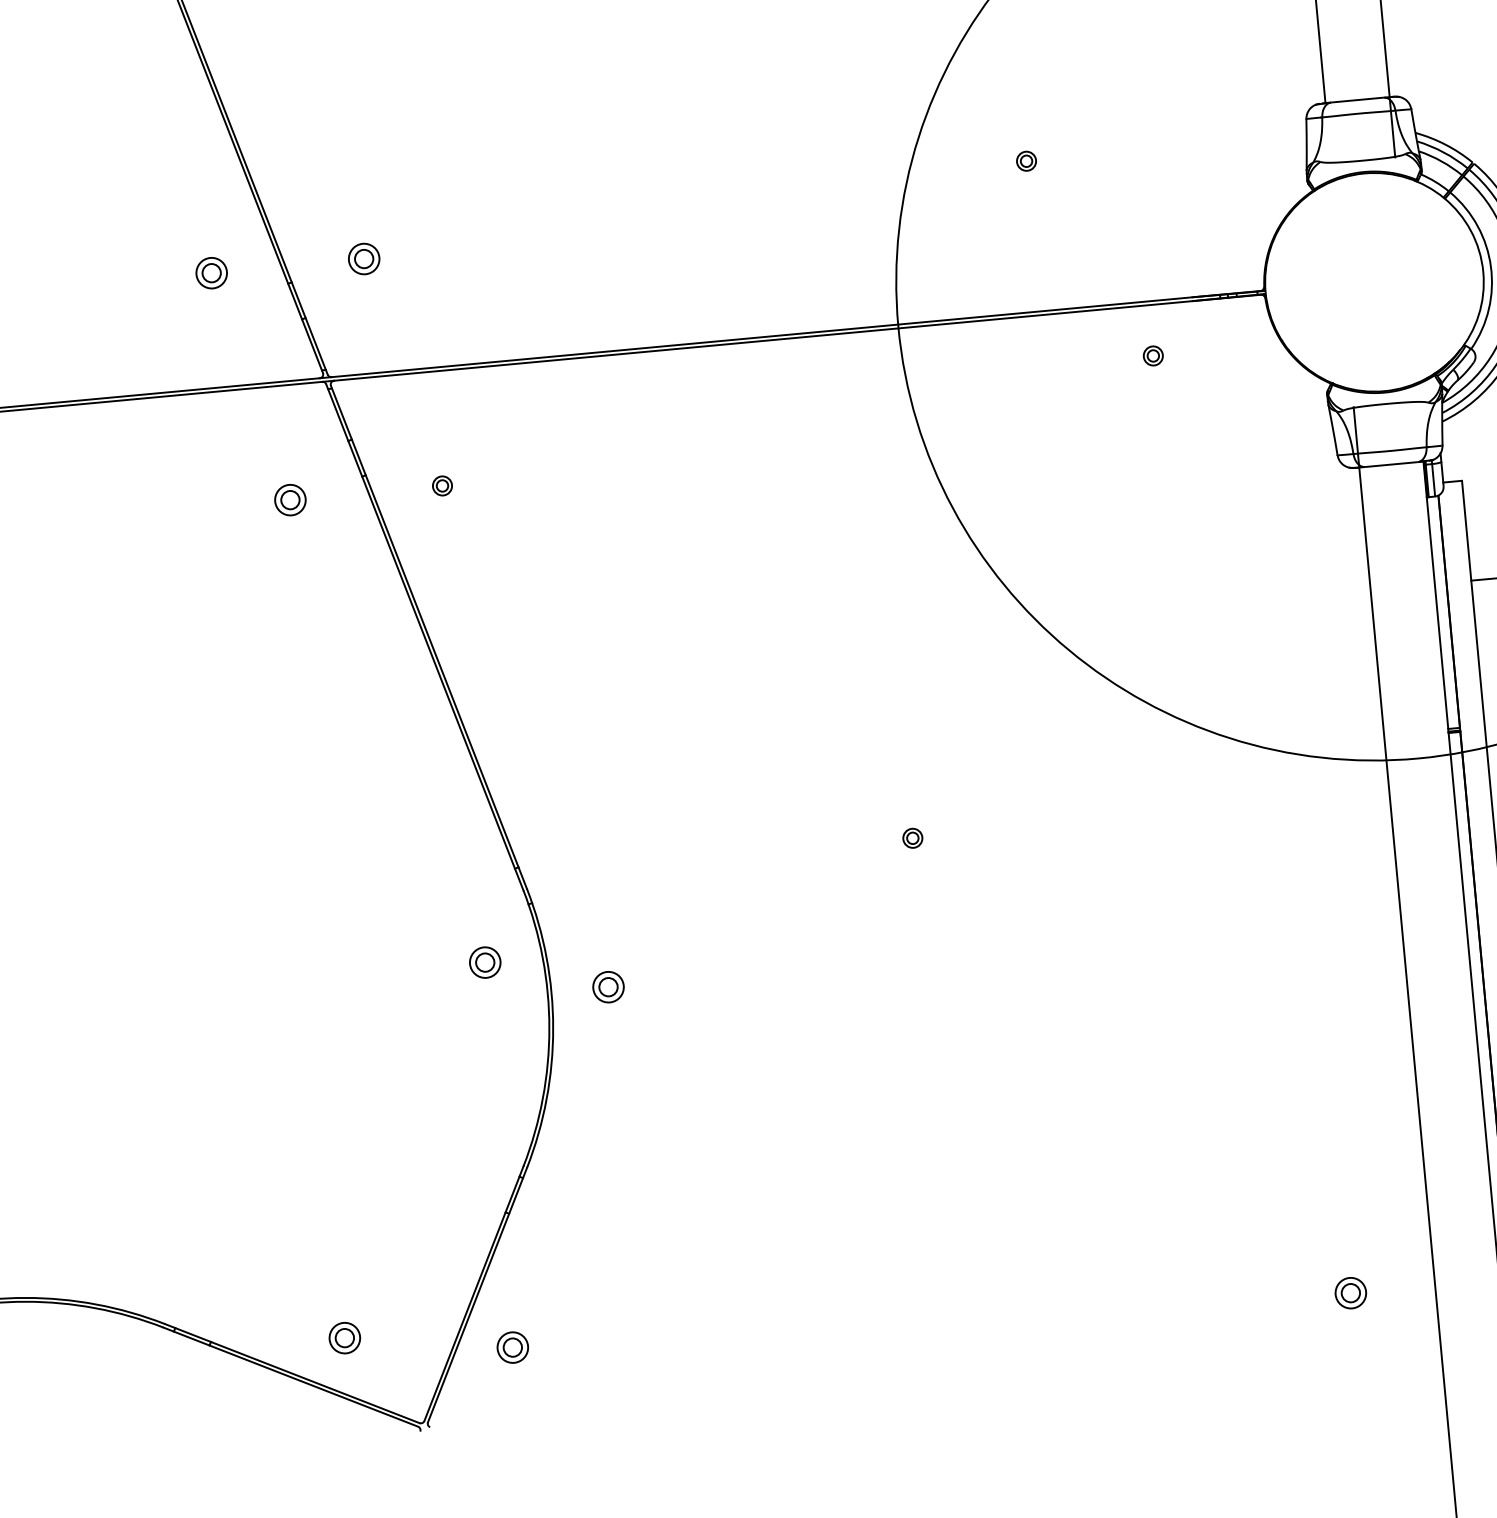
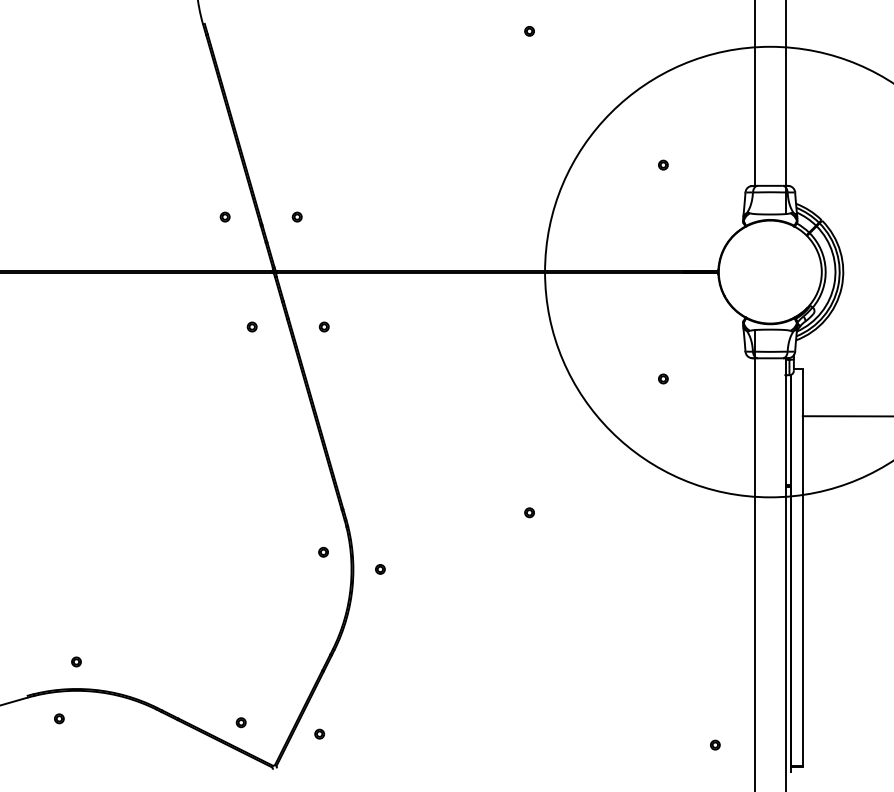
part: (1026, 159) -> (663, 164), moved
part: (362, 257) -> (296, 216), size x0.62
part: (209, 271) -> (224, 216), size x0.62
part: (1153, 354) -> (663, 378), moved
part: (288, 499) -> (251, 326), size x0.62
part: (484, 960) -> (323, 551), size x0.62
part: (608, 987) -> (380, 569), size x0.62
part: (1351, 1291) -> (715, 744), size x0.62
part: (342, 1338) -> (240, 722), size x0.62
part: (512, 1345) -> (319, 733), size x0.62

